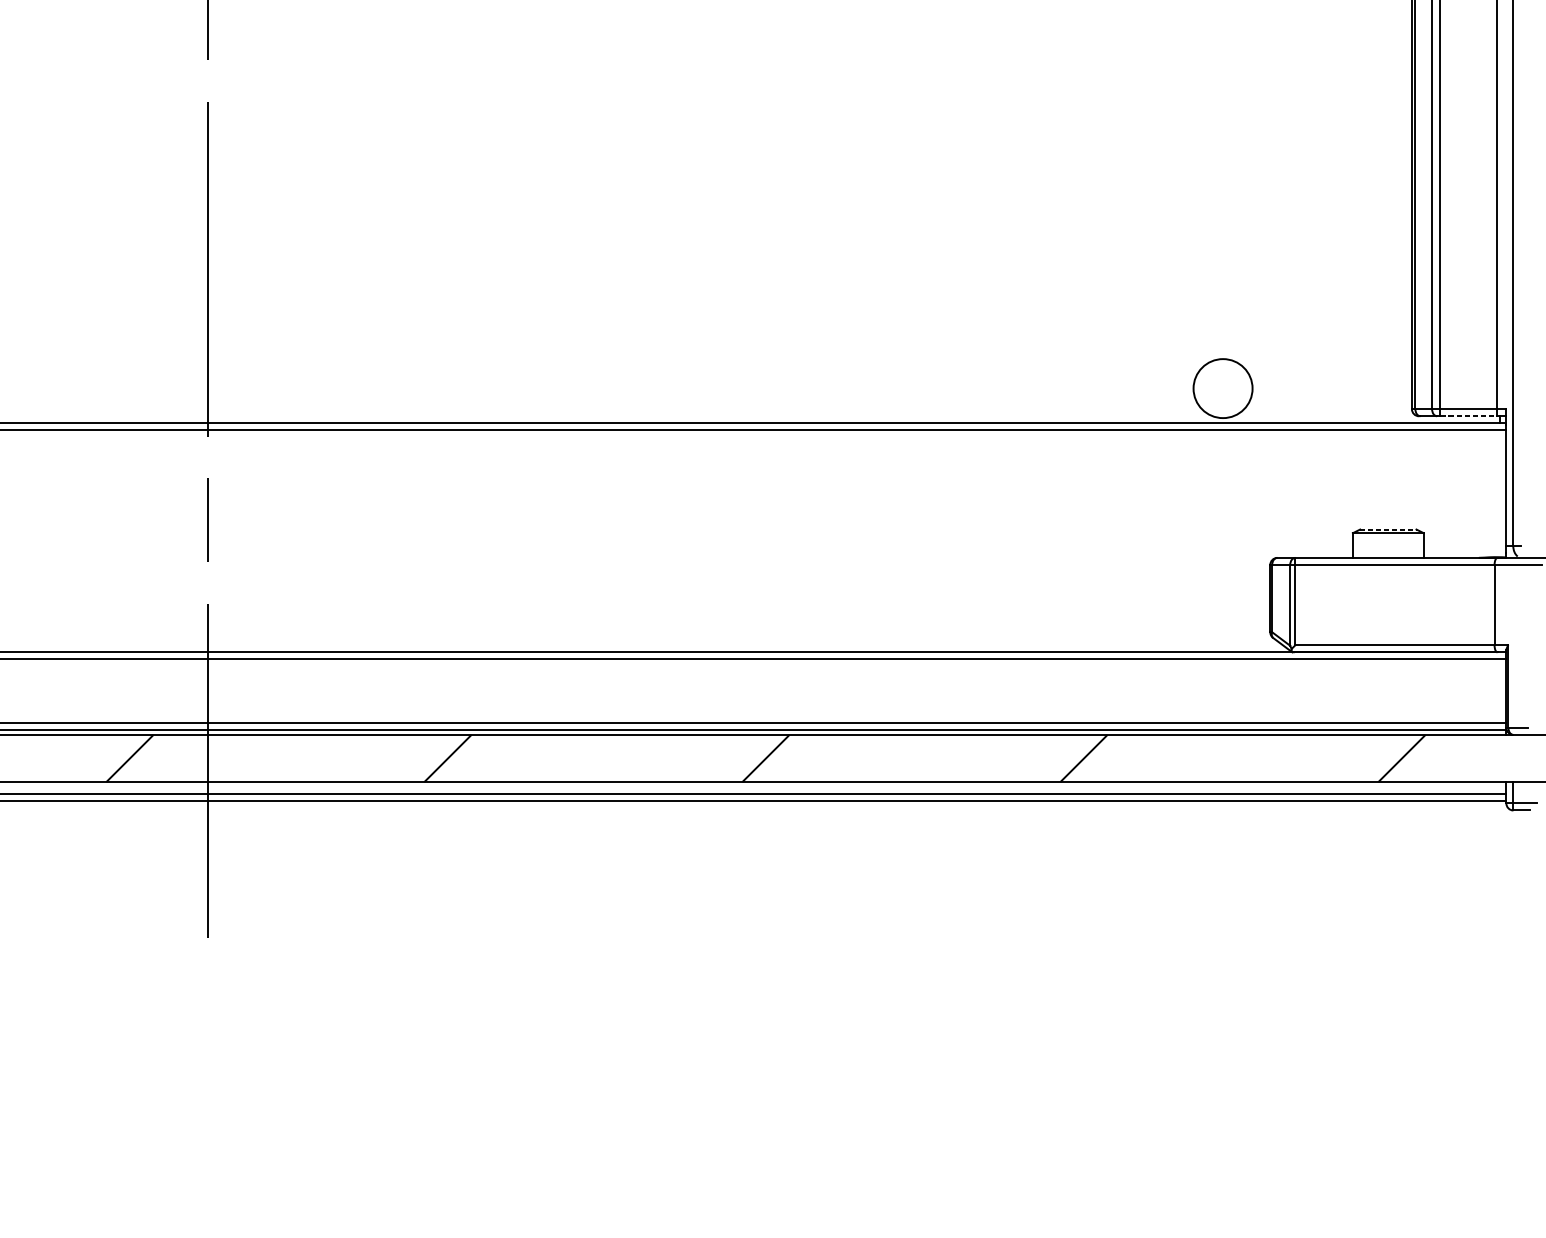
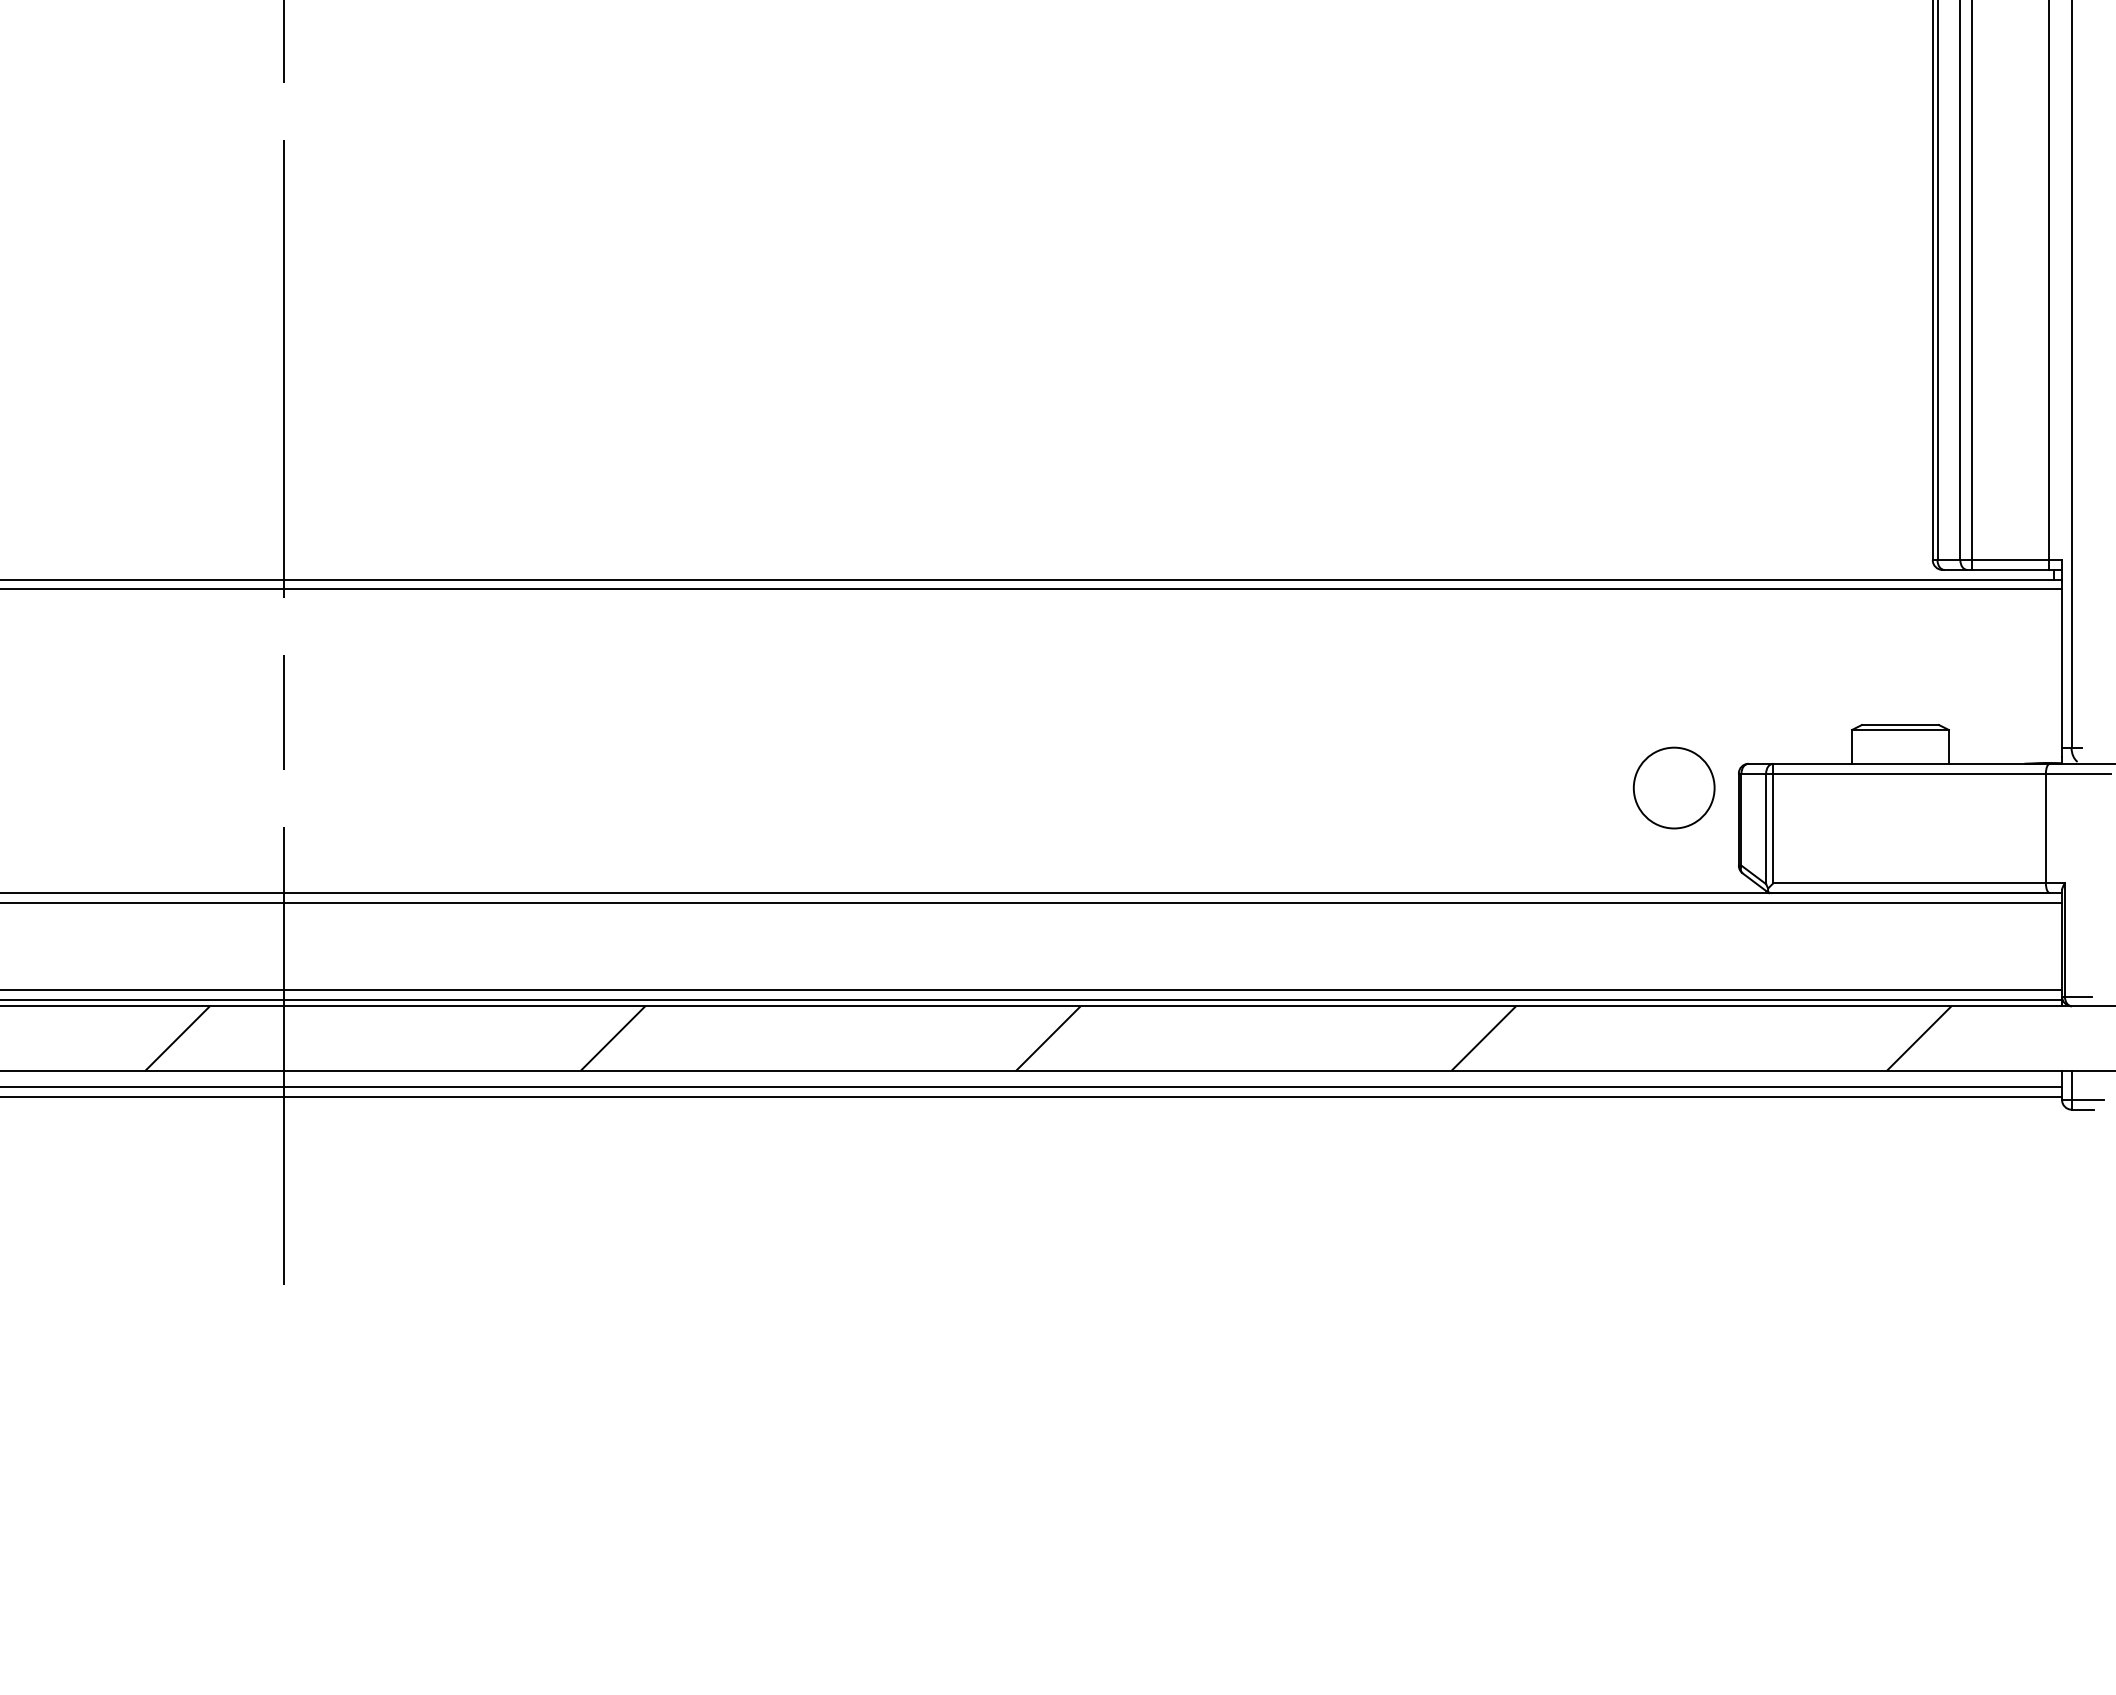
circle: (1222, 388) -> (1673, 787), moved
line: (1468, 415) -> (2010, 569), dashed -> solid
line: (1388, 529) -> (1900, 725), dashed -> solid

